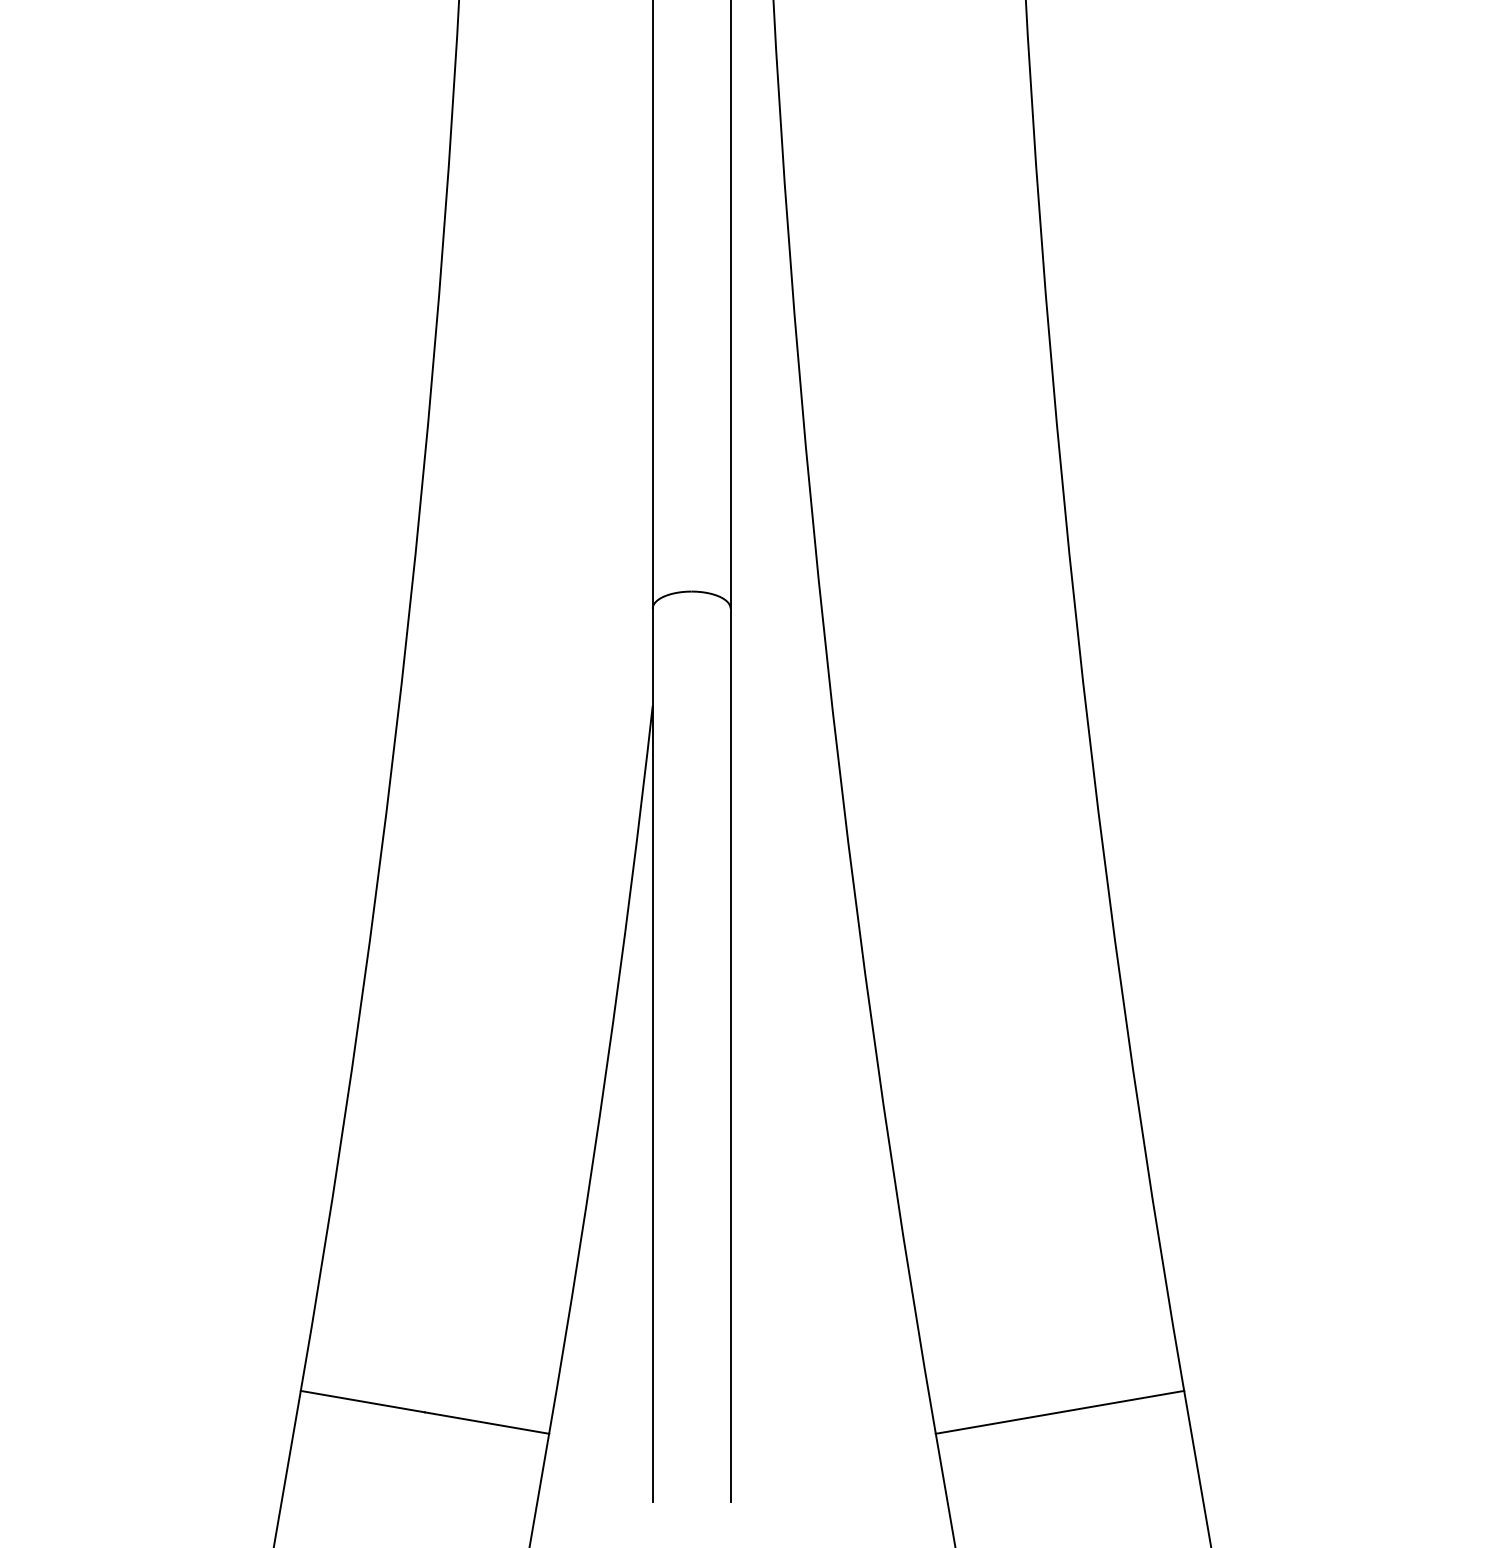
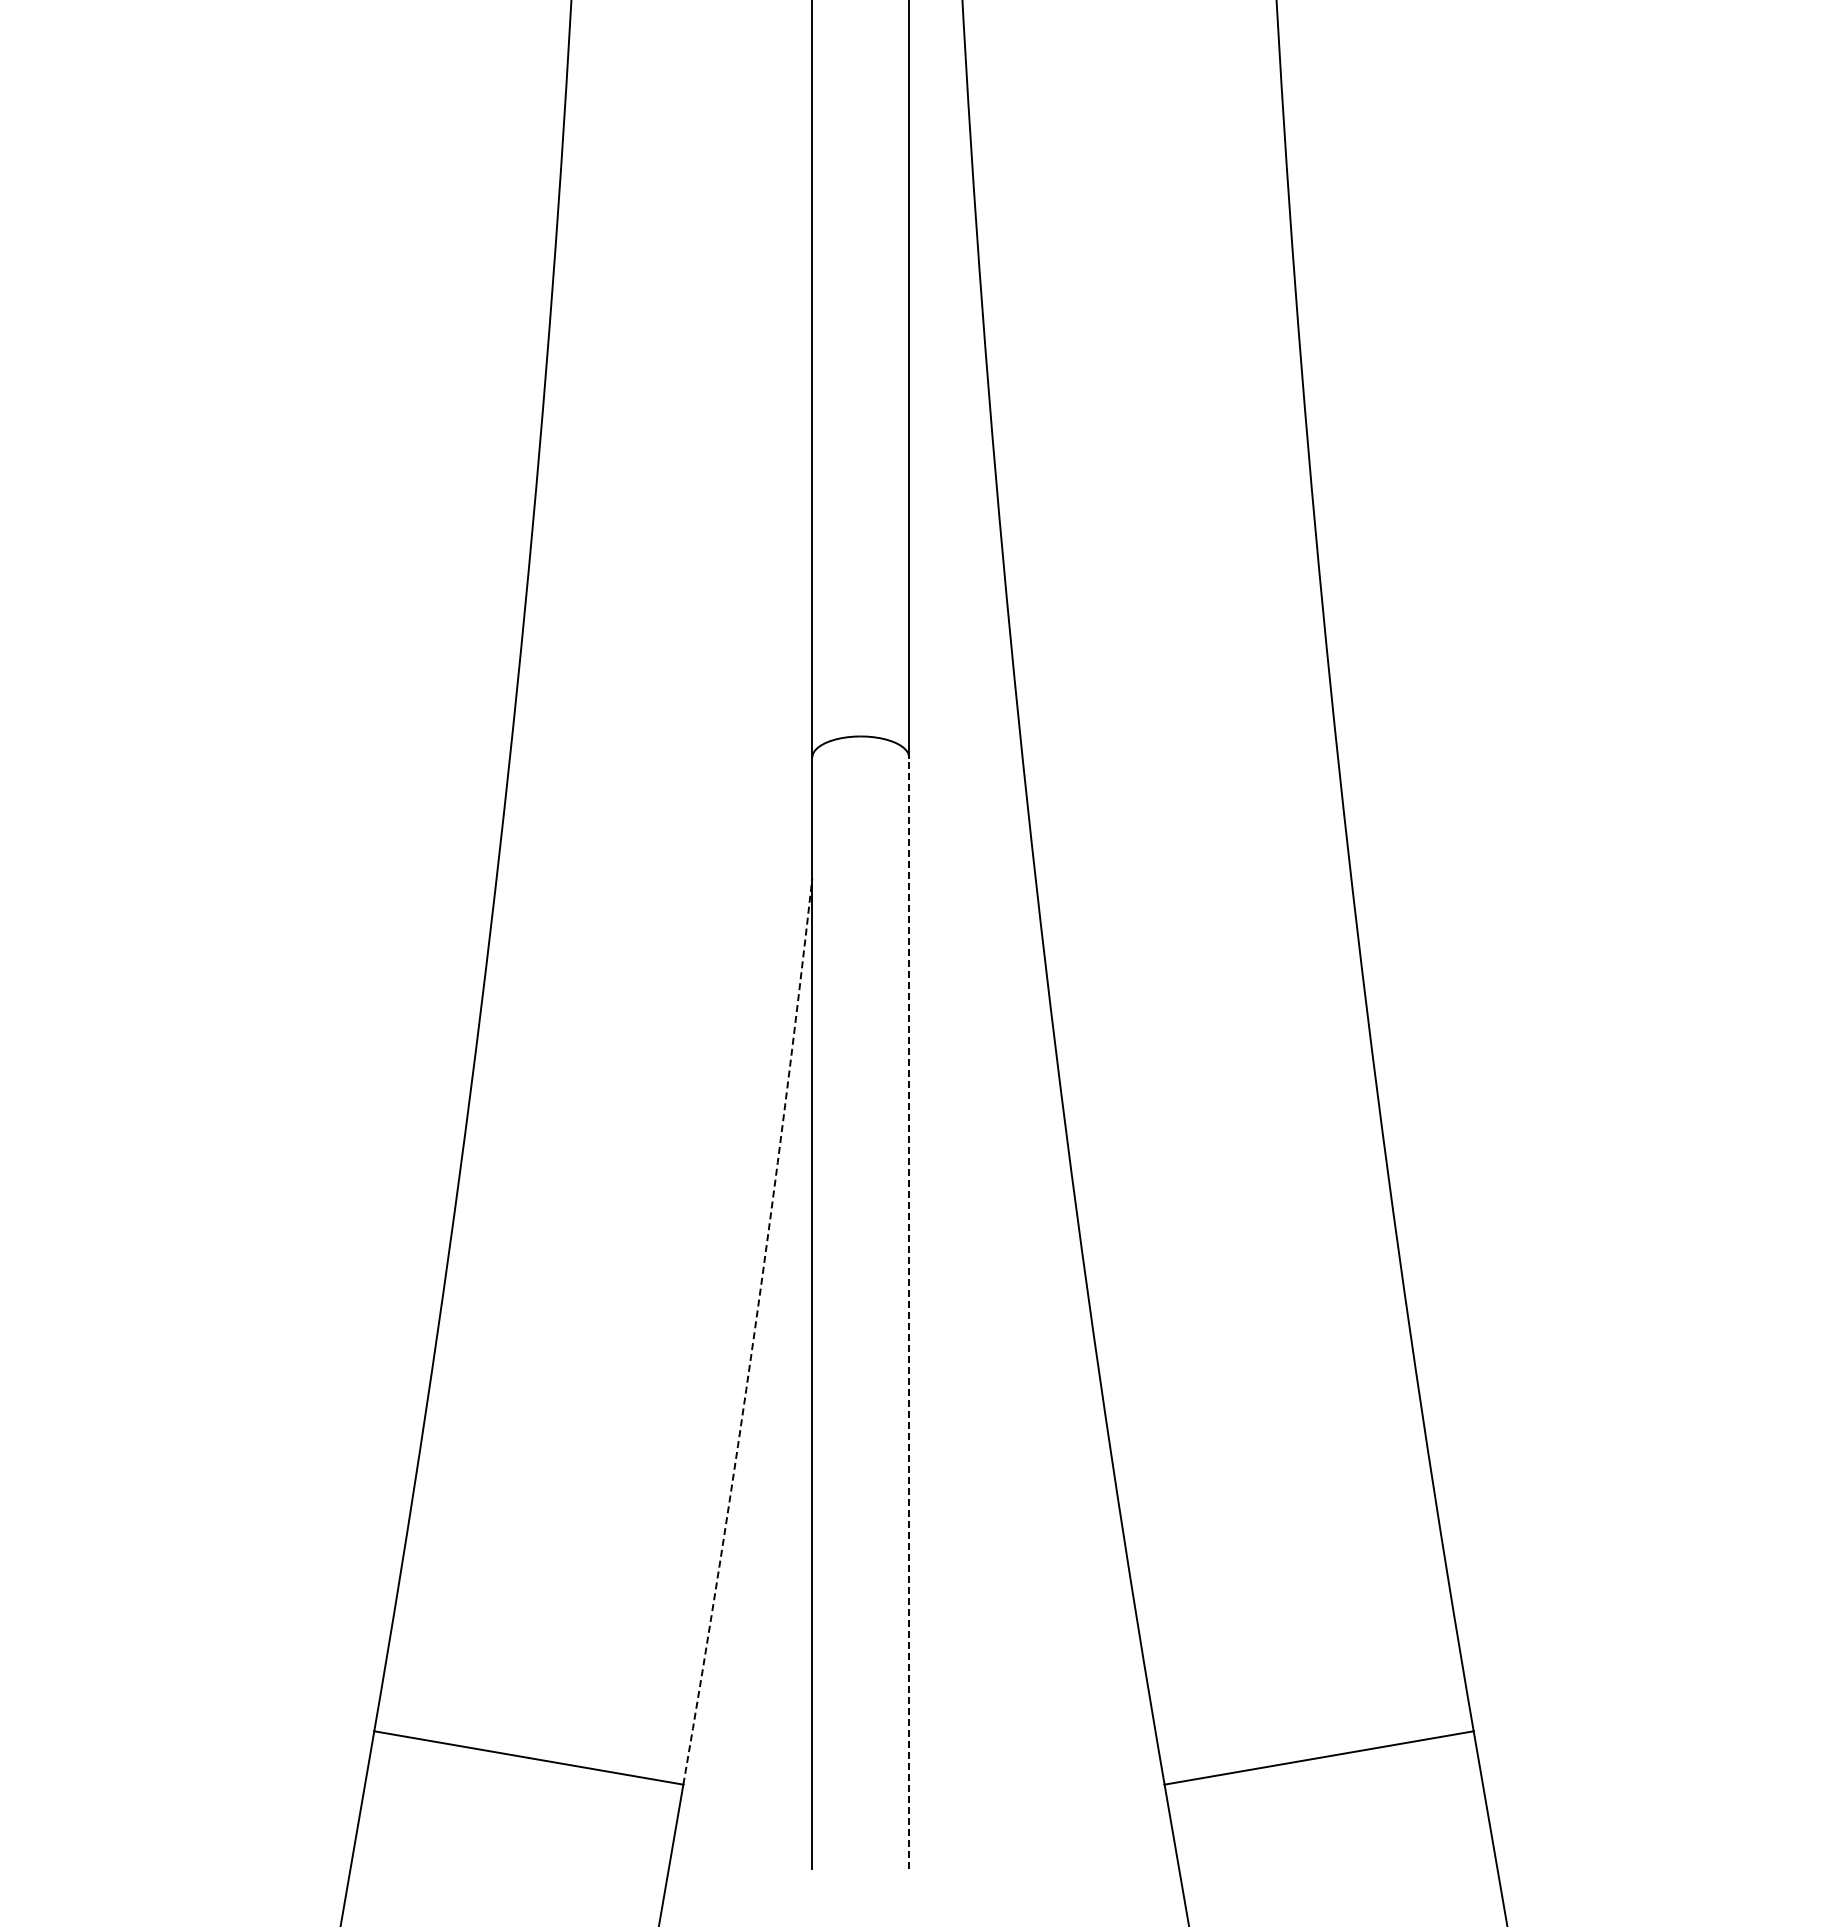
line: (730, 1055) -> (909, 1313), solid -> dashed
arc: (606, 1070) -> (754, 1332), solid -> dashed

